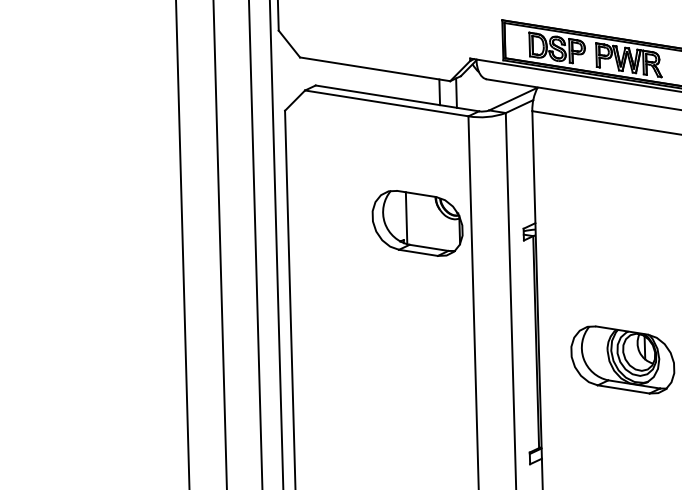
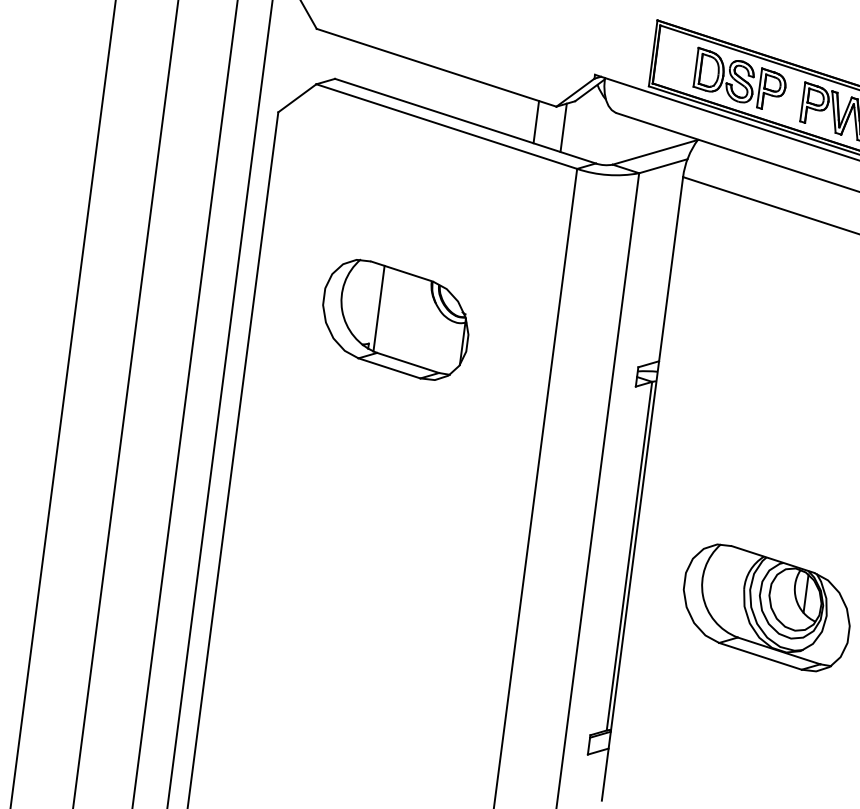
part: (417, 223) -> (395, 320), moved

